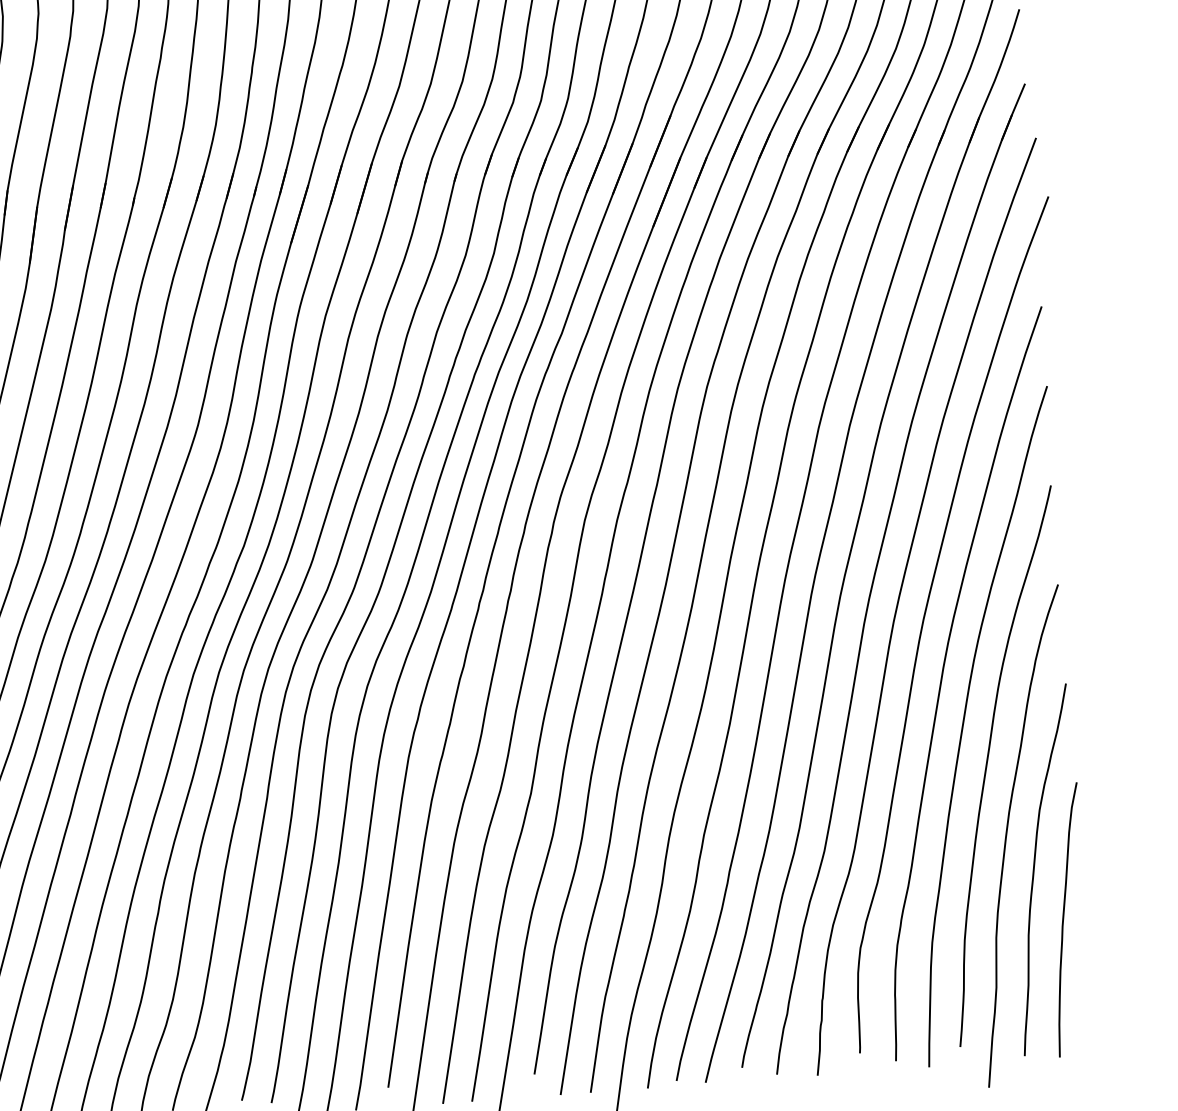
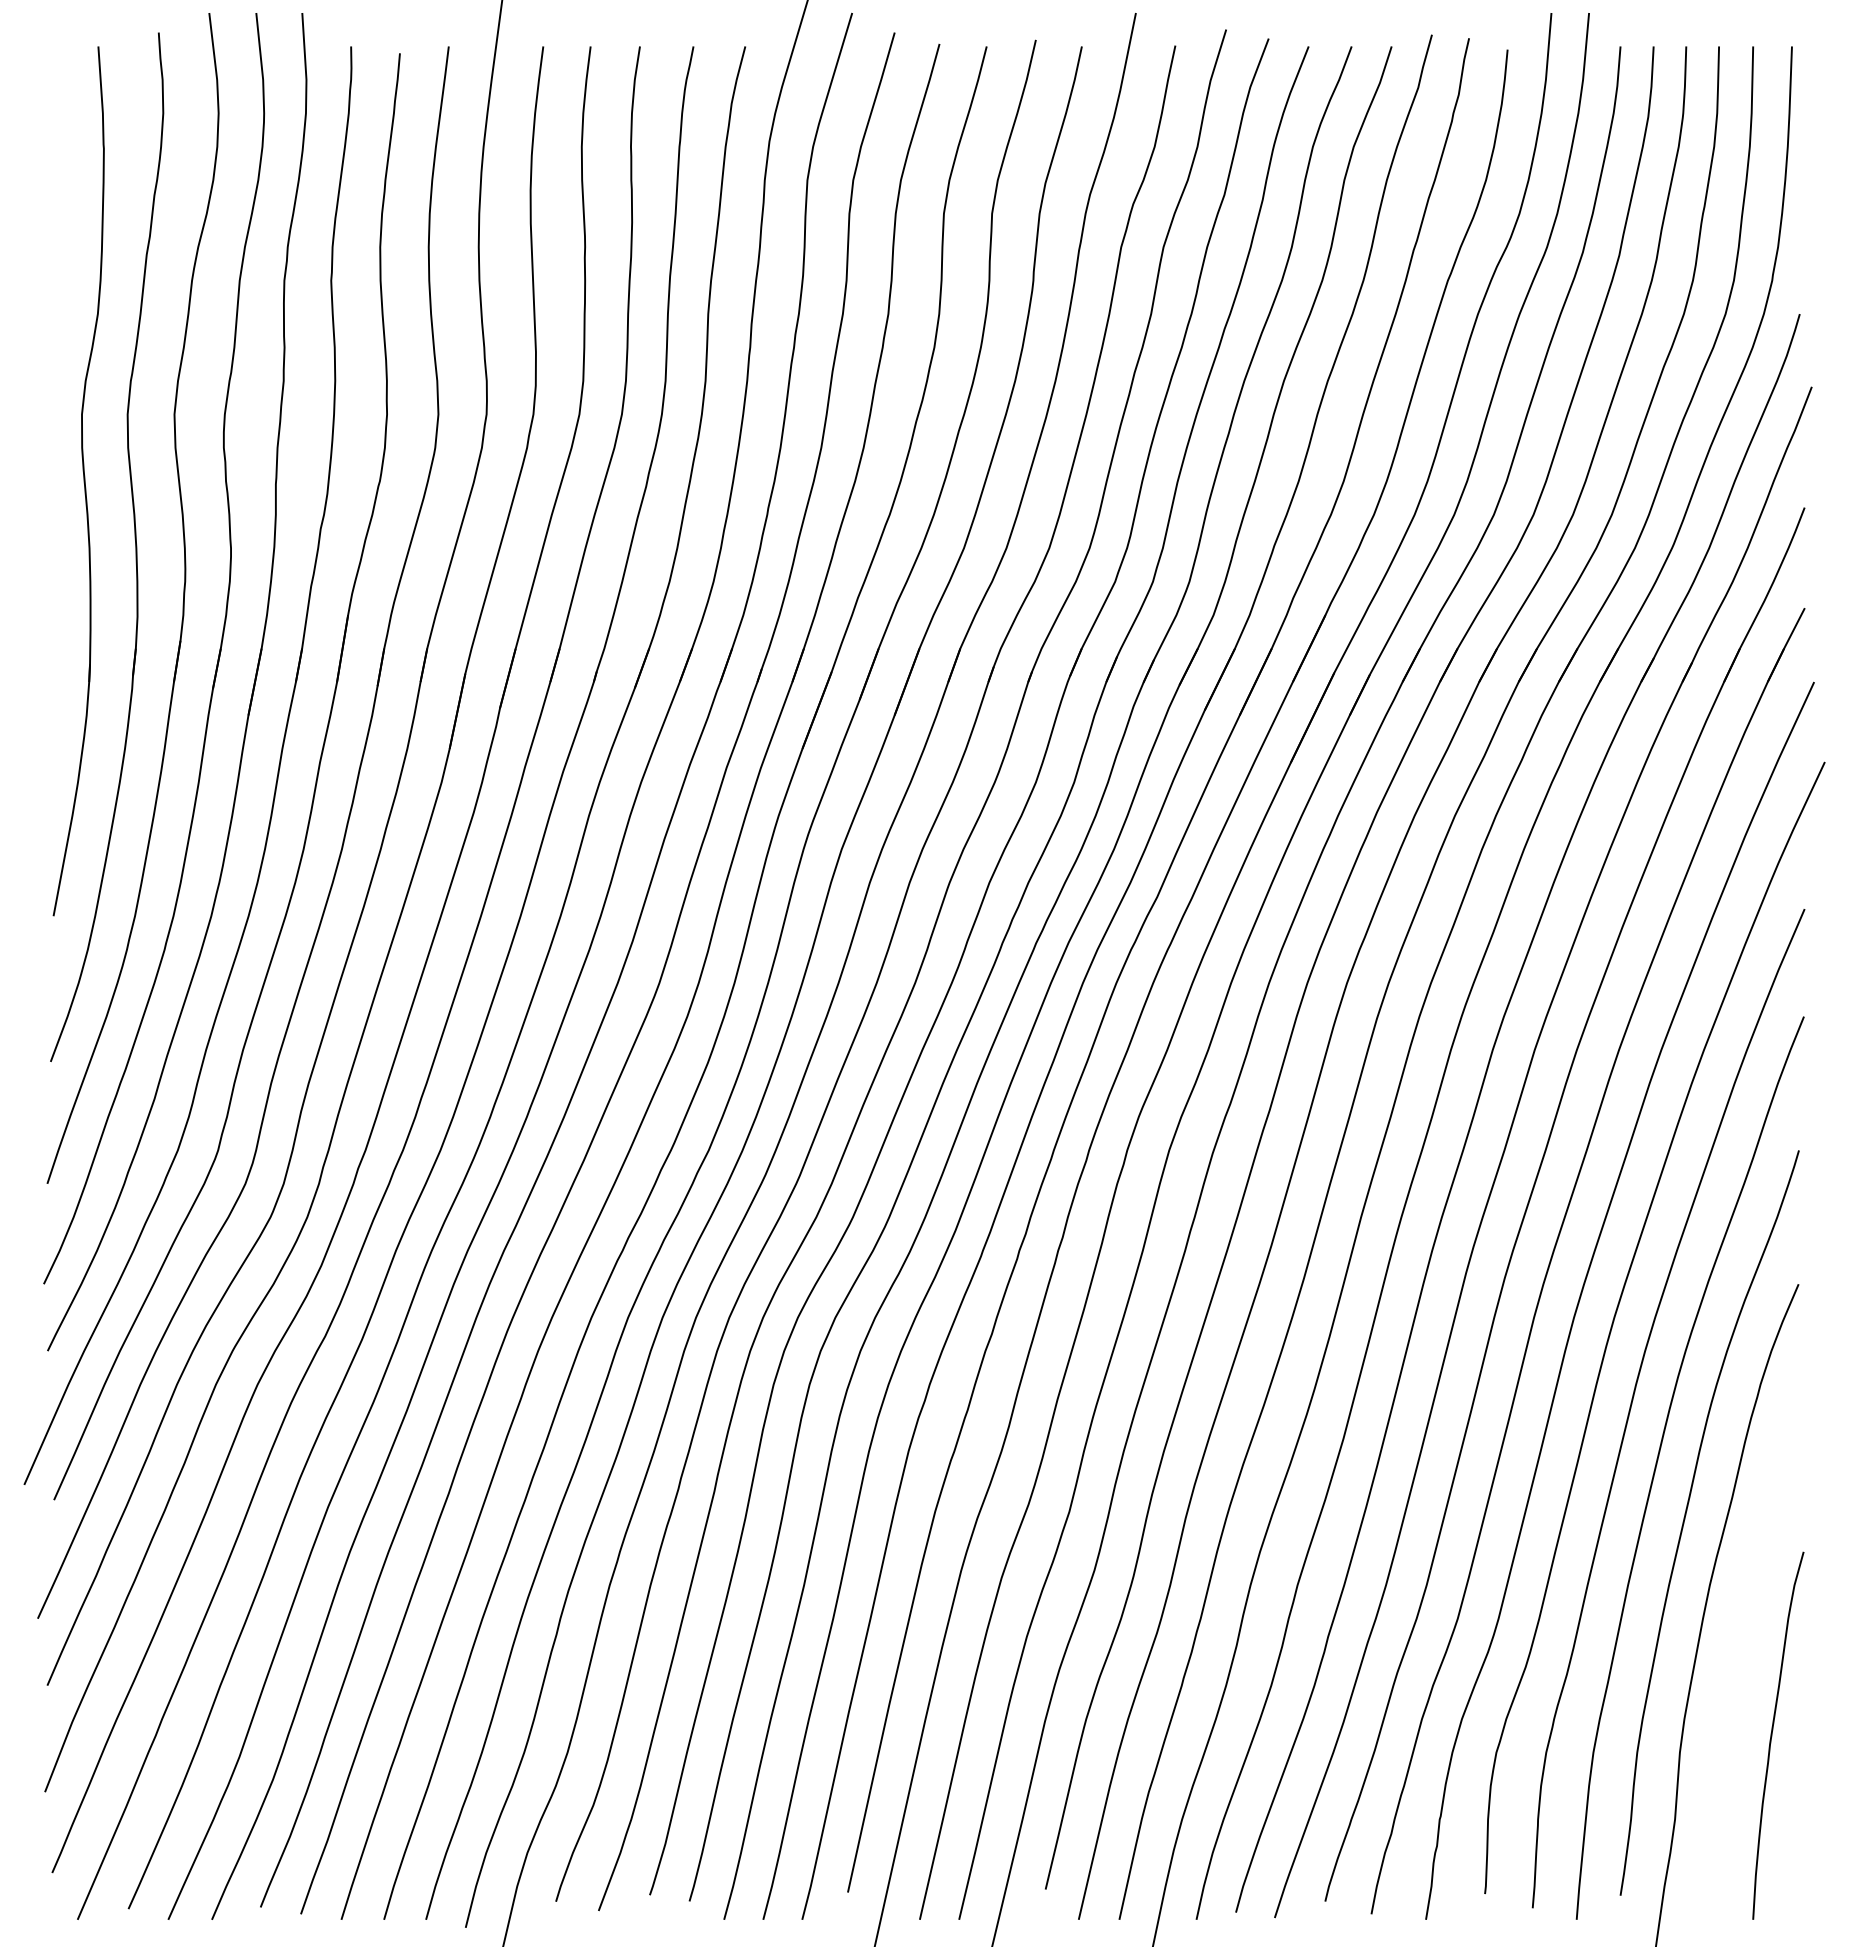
curve: (1034, 869) -> (1738, 1664), removed

